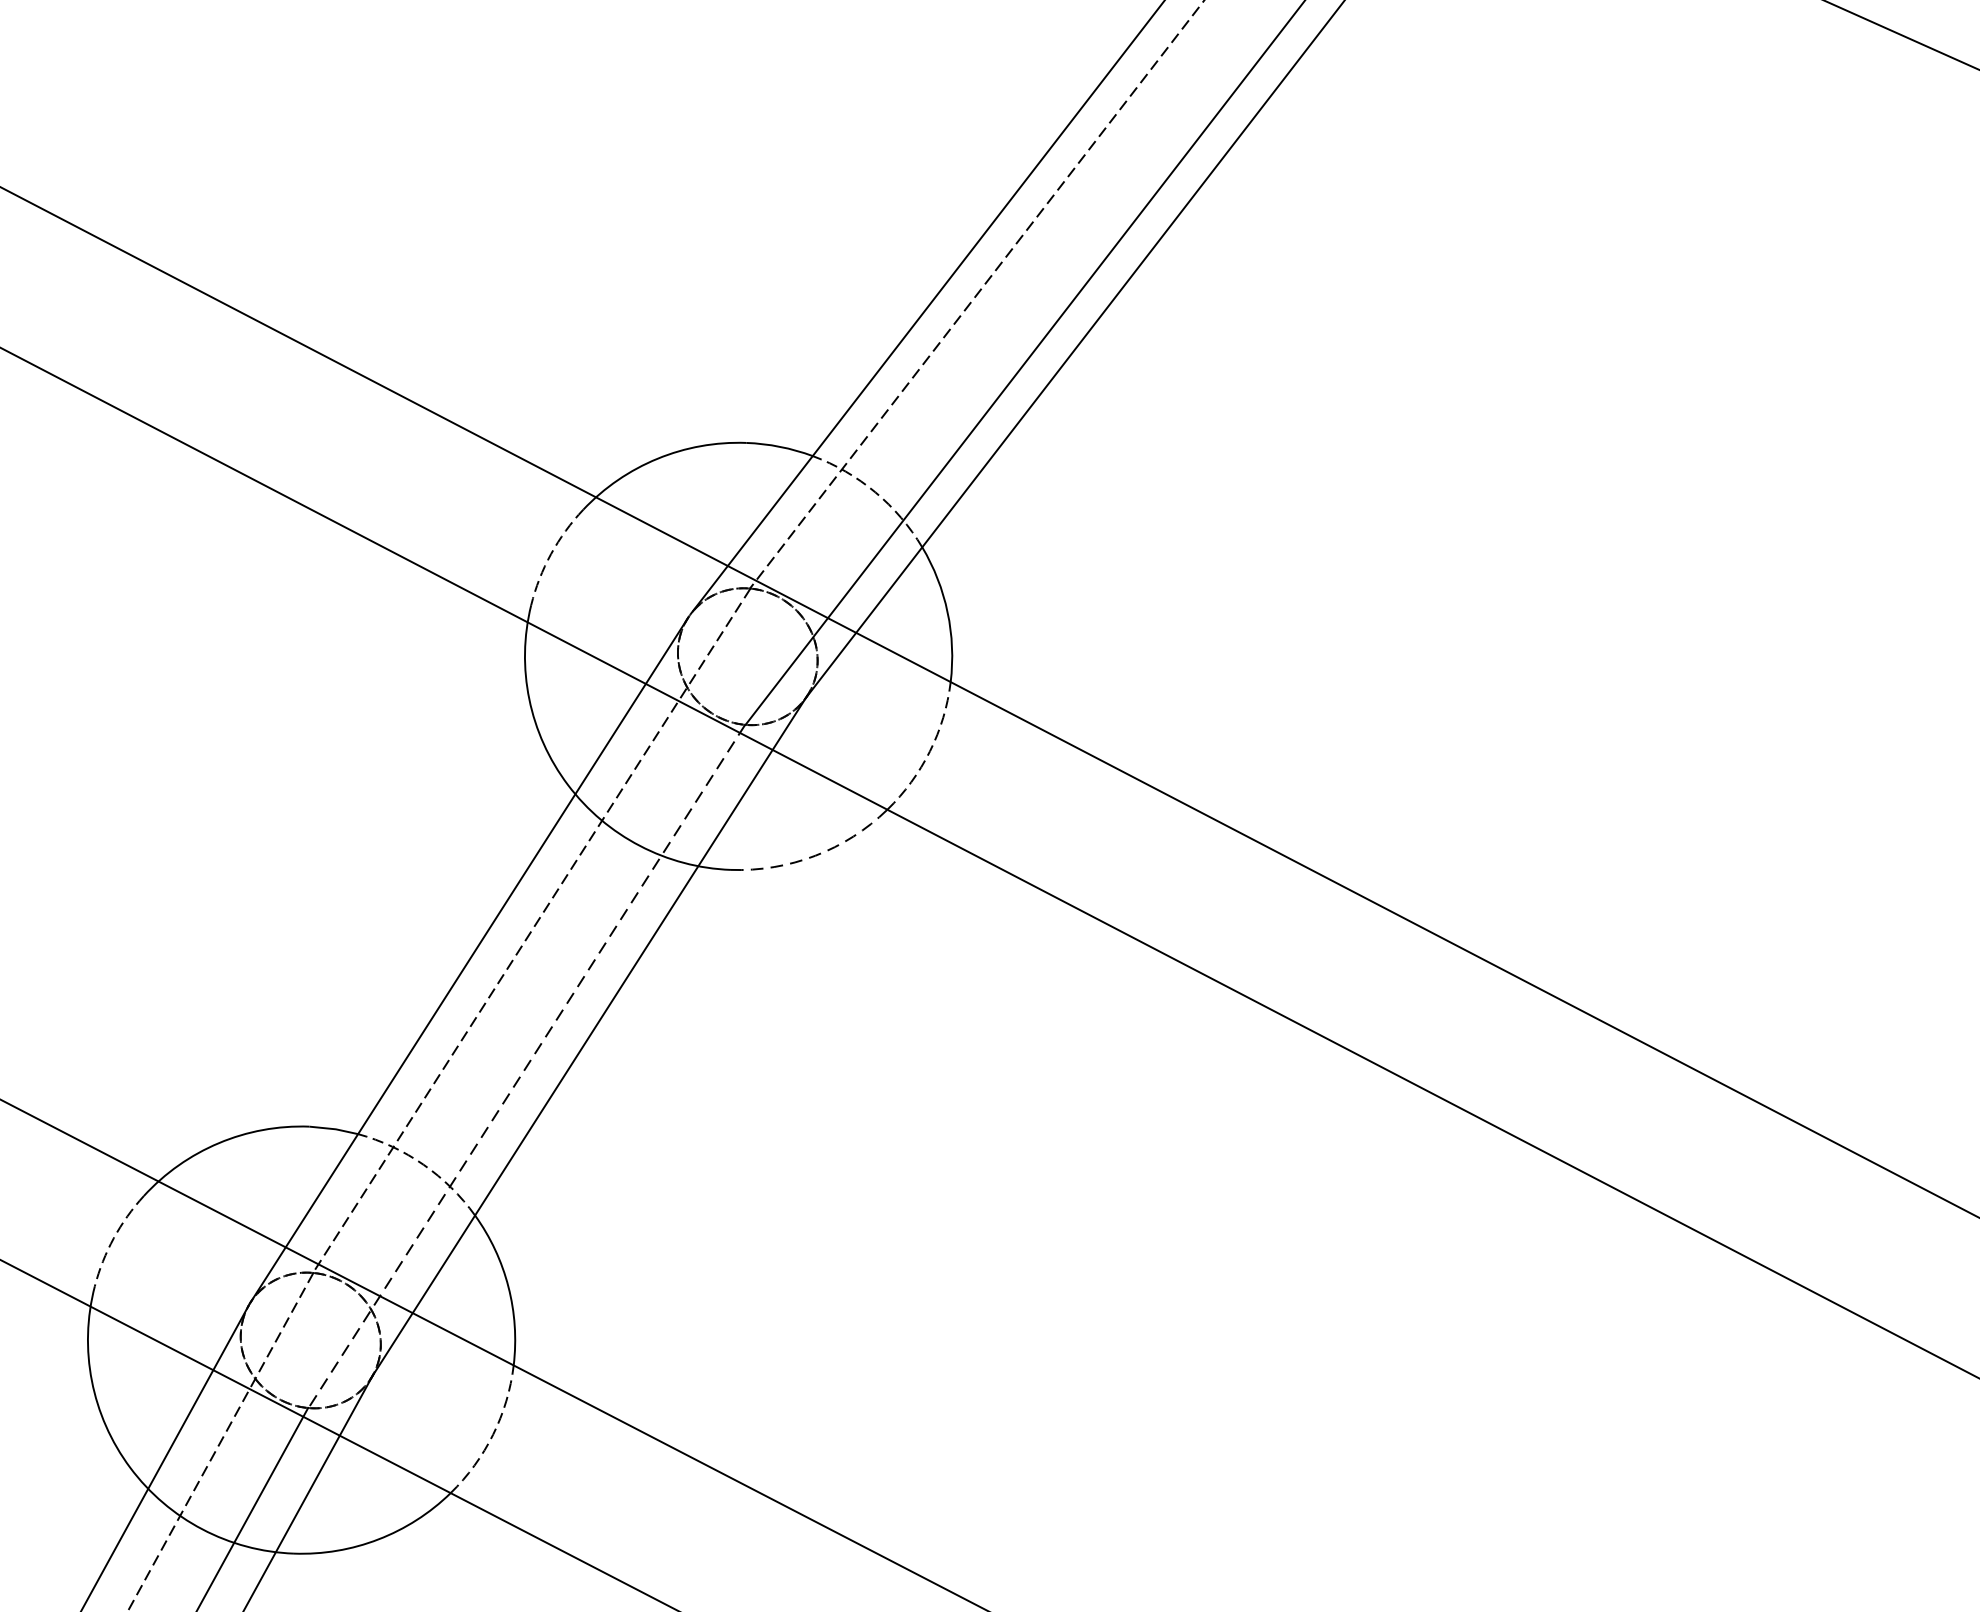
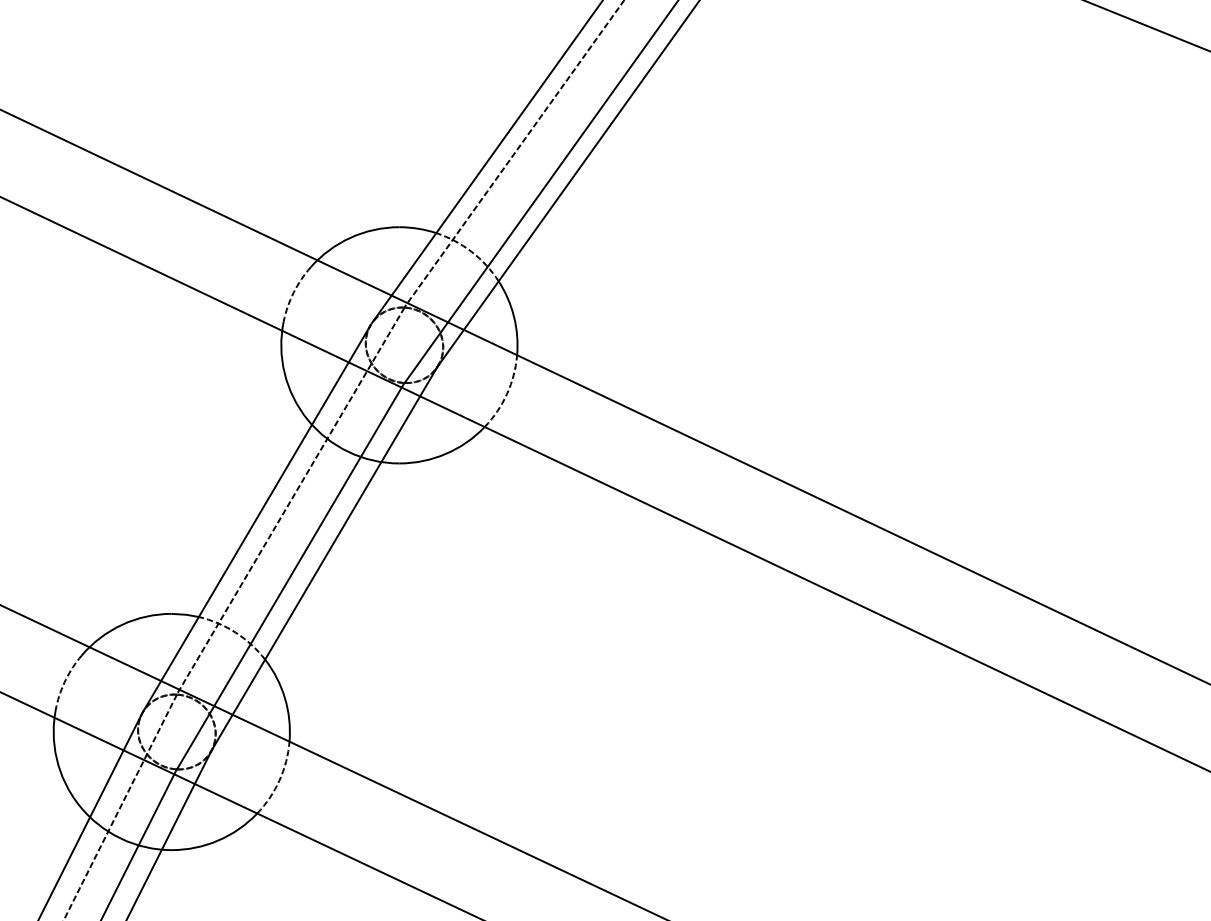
arc: (814, 854) -> (445, 453), dashed -> solid
line: (526, 1066) -> (290, 576), dashed -> solid

